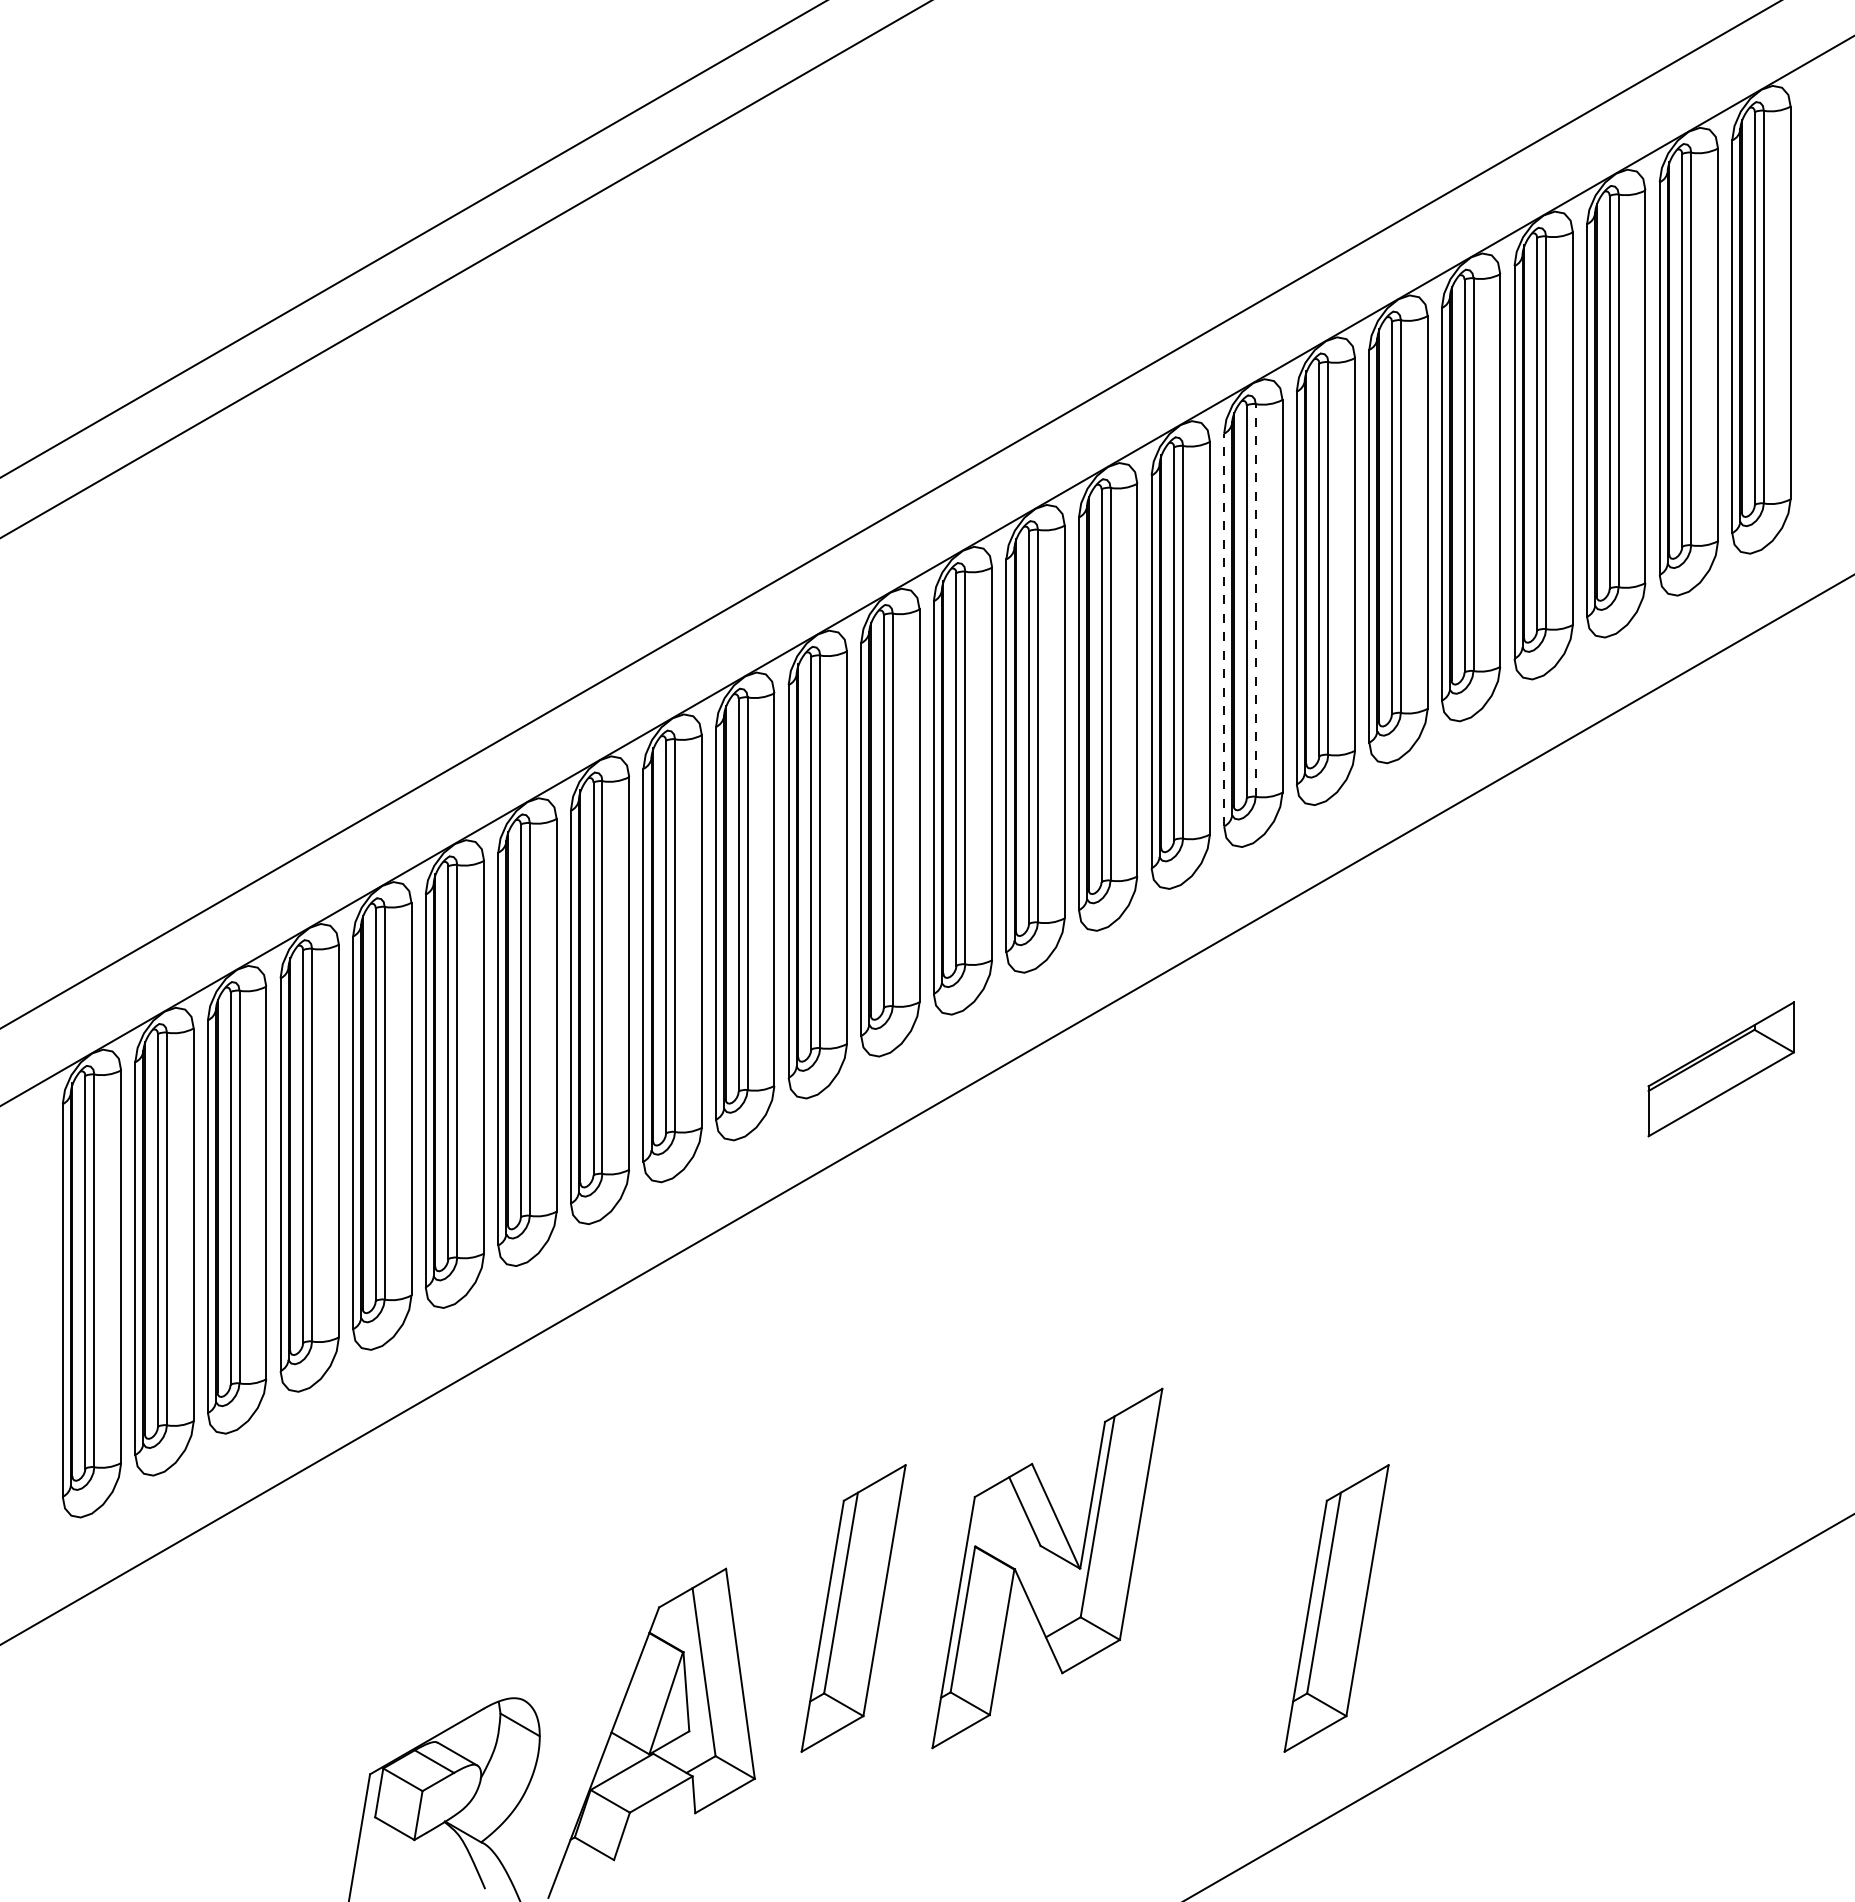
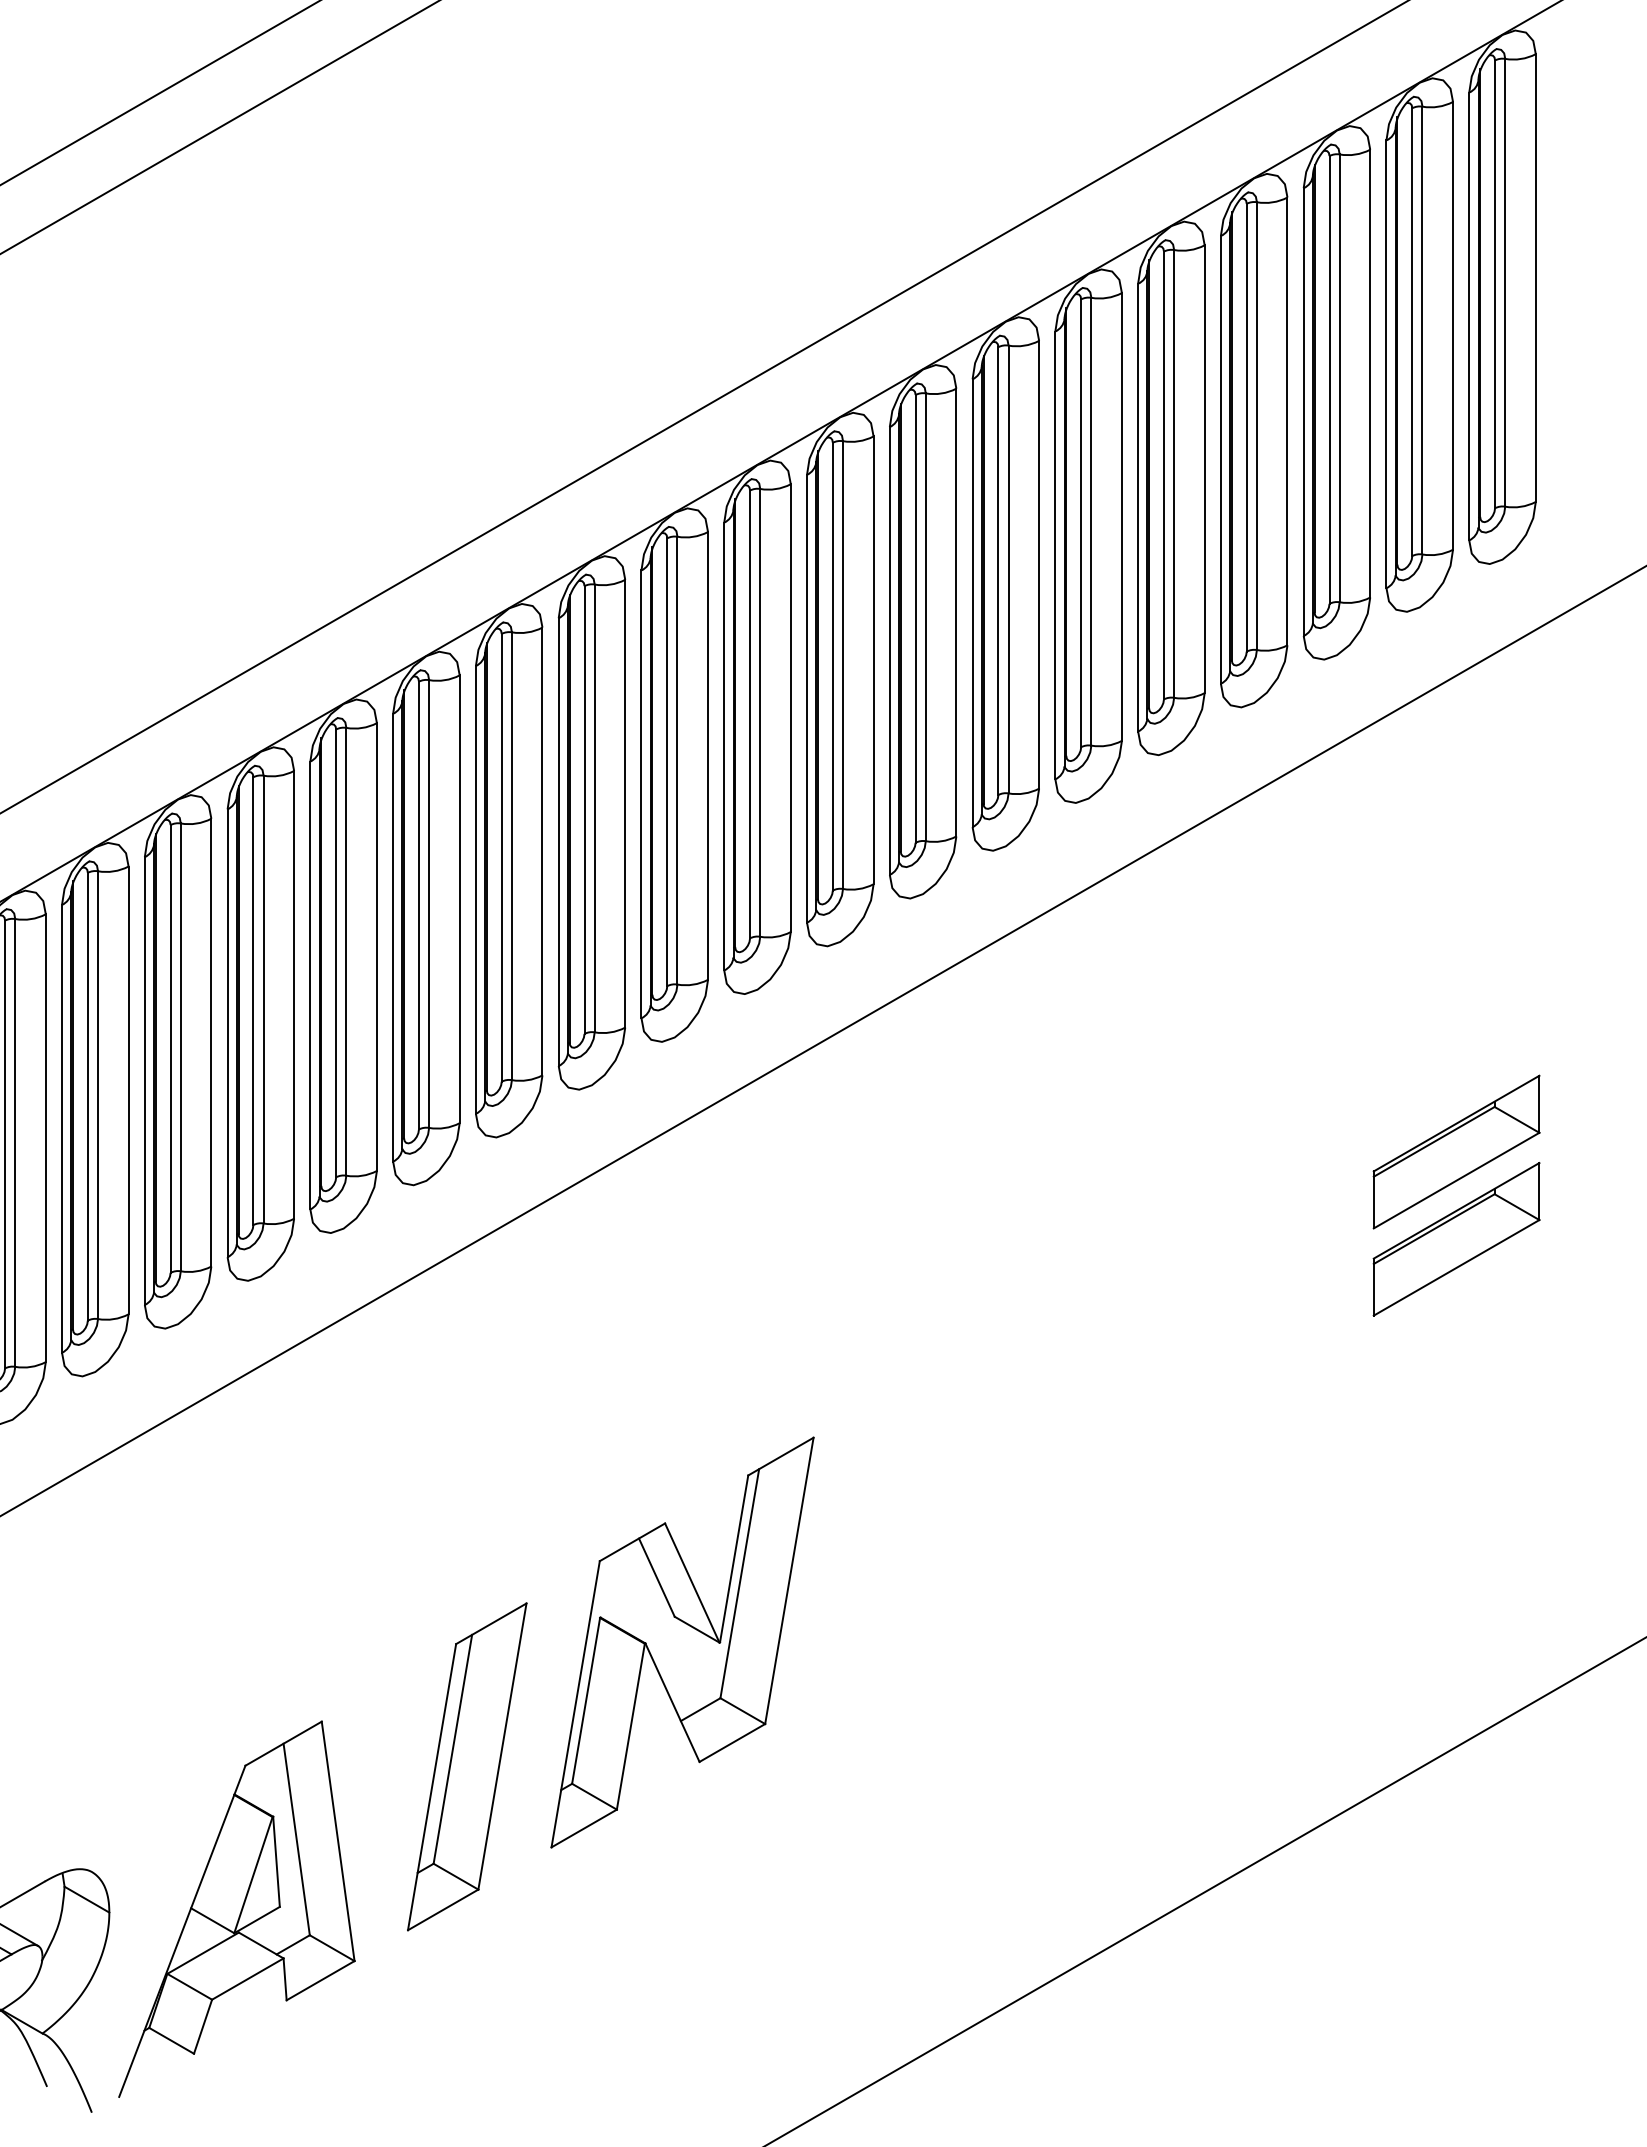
line: (1255, 599) -> (925, 616), dashed -> solid
line: (1224, 629) -> (890, 650), dashed -> solid
part: (1720, 1145) -> (1455, 1238), added
part: (1047, 1568) -> (682, 1642), moved
part: (1336, 1608) -> (1017, 1766), removed

